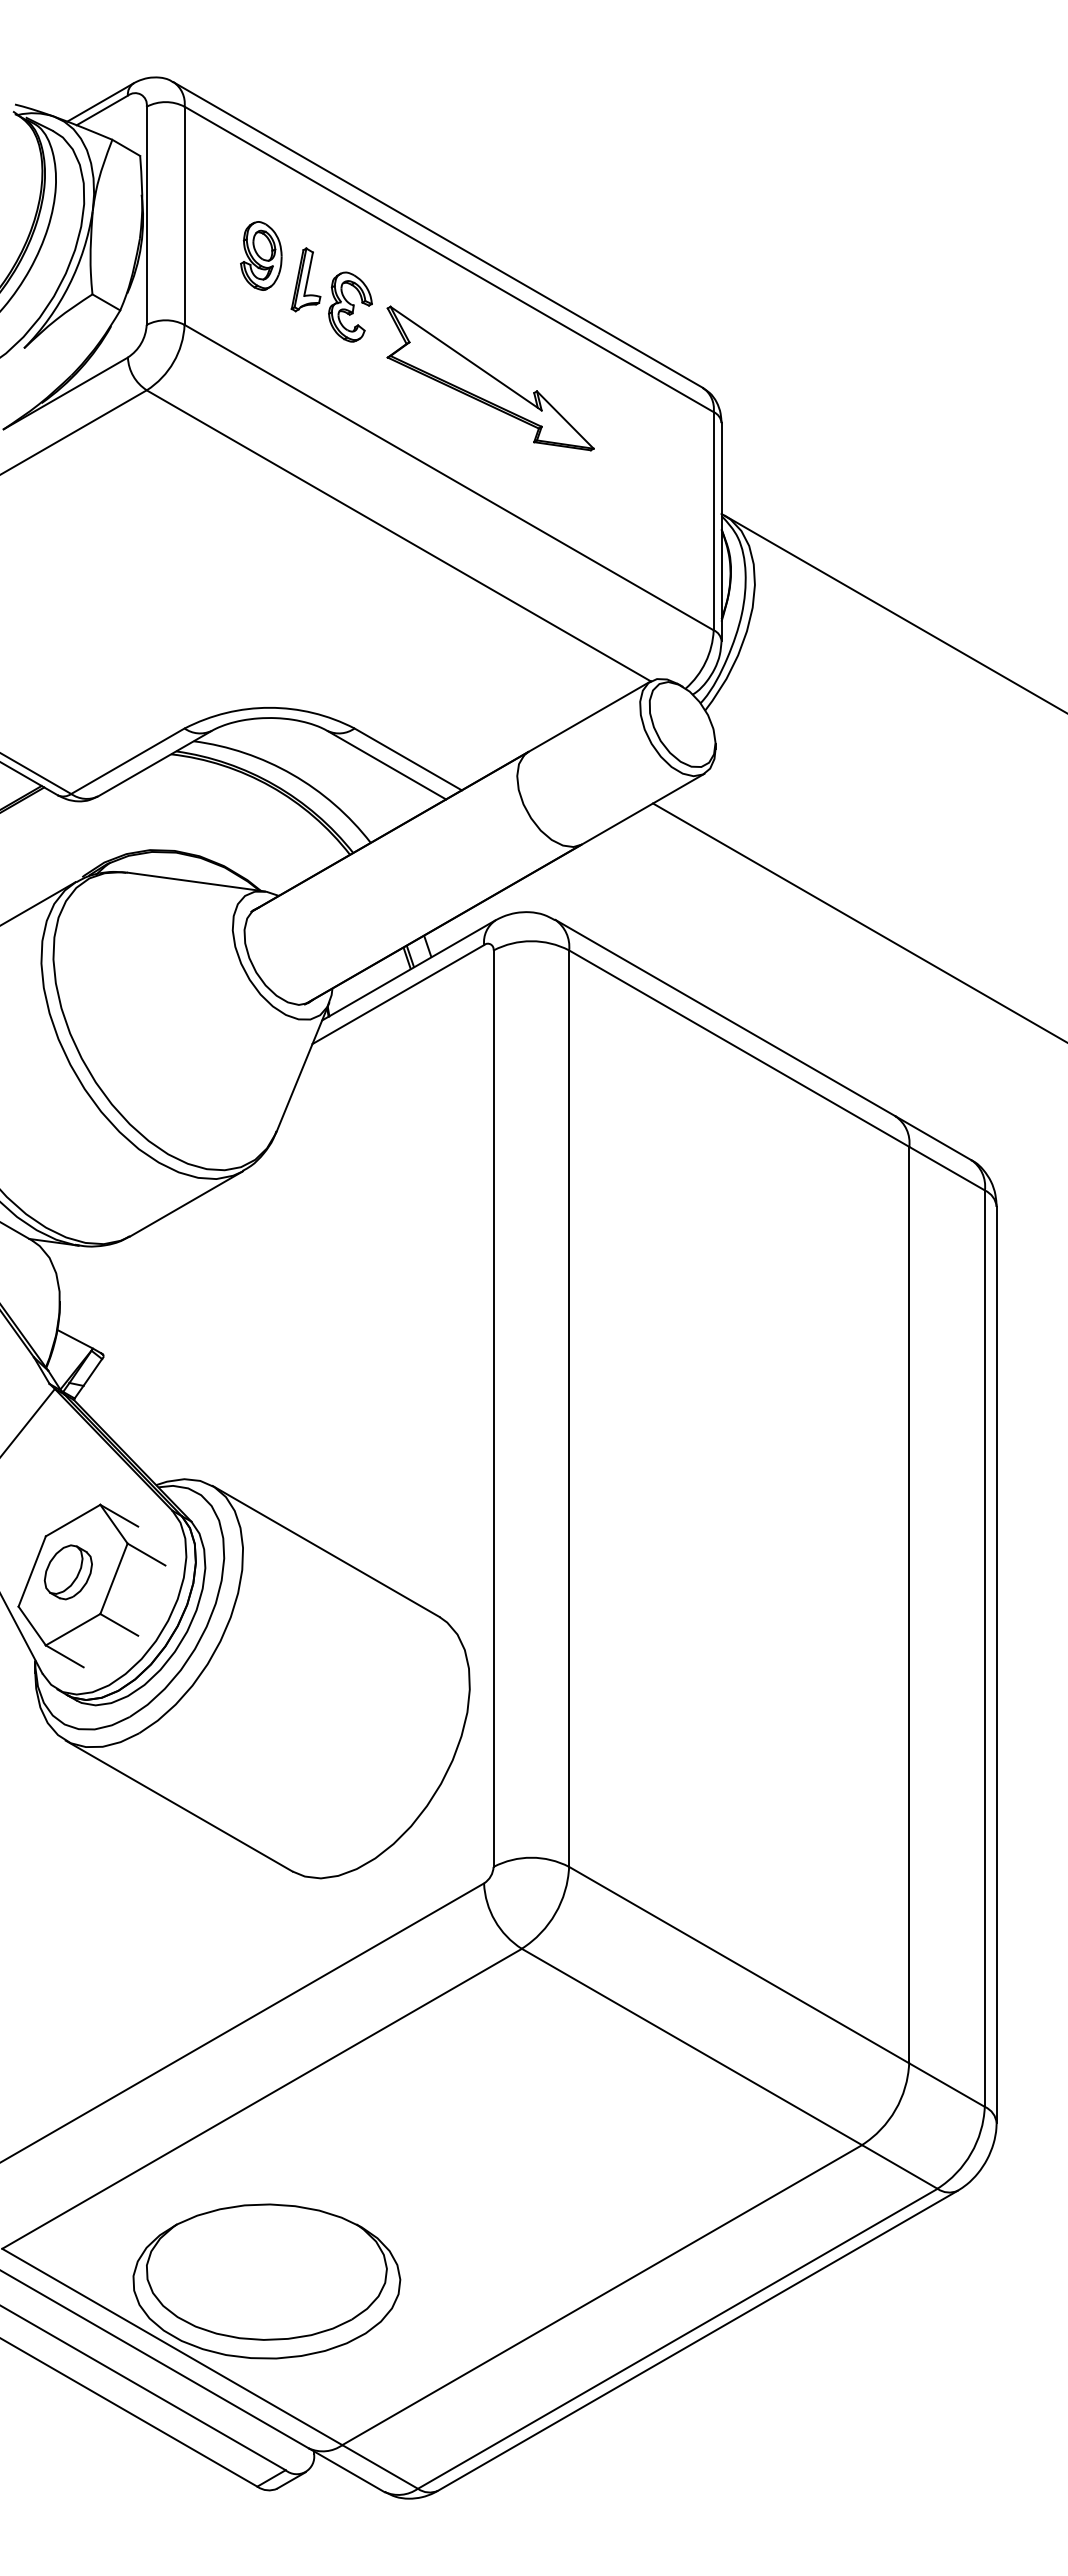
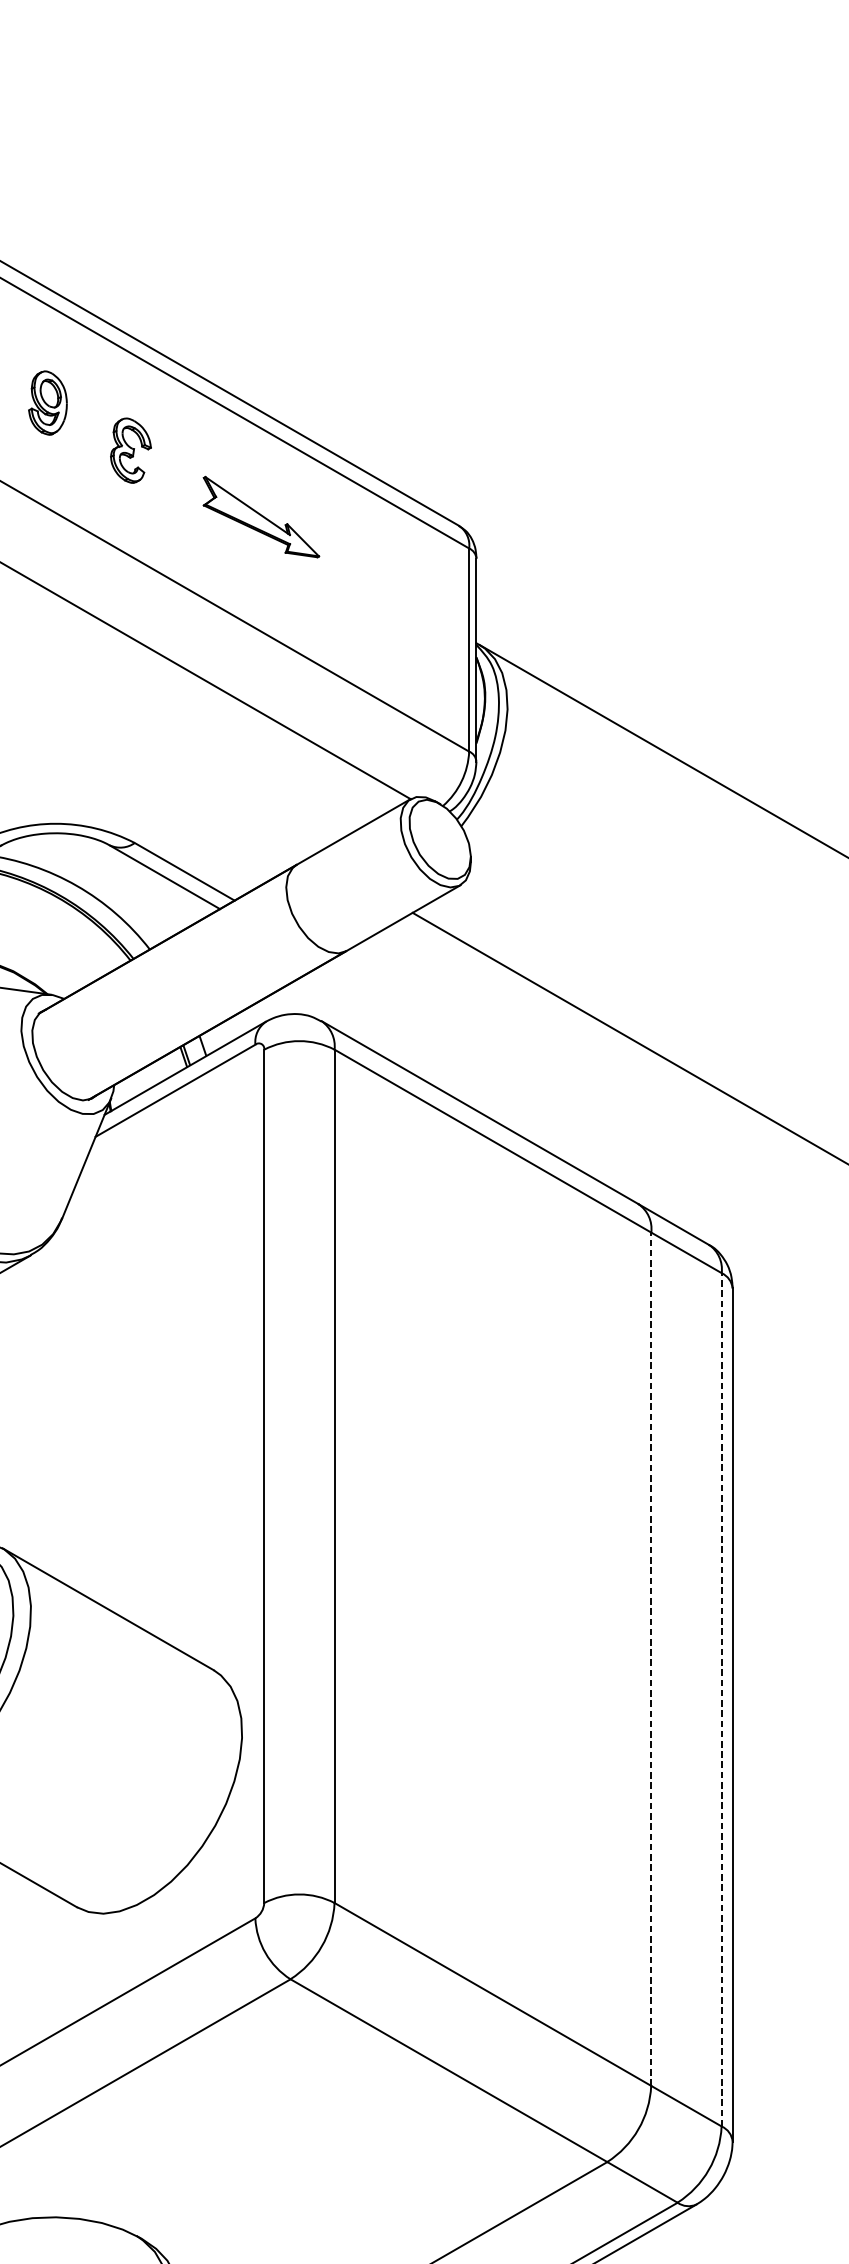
part: (305, 279) -> (89, 424), removed
part: (490, 378) -> (261, 517), size x0.6
line: (909, 1604) -> (651, 1658), solid -> dashed
line: (984, 1648) -> (721, 1699), solid -> dashed

